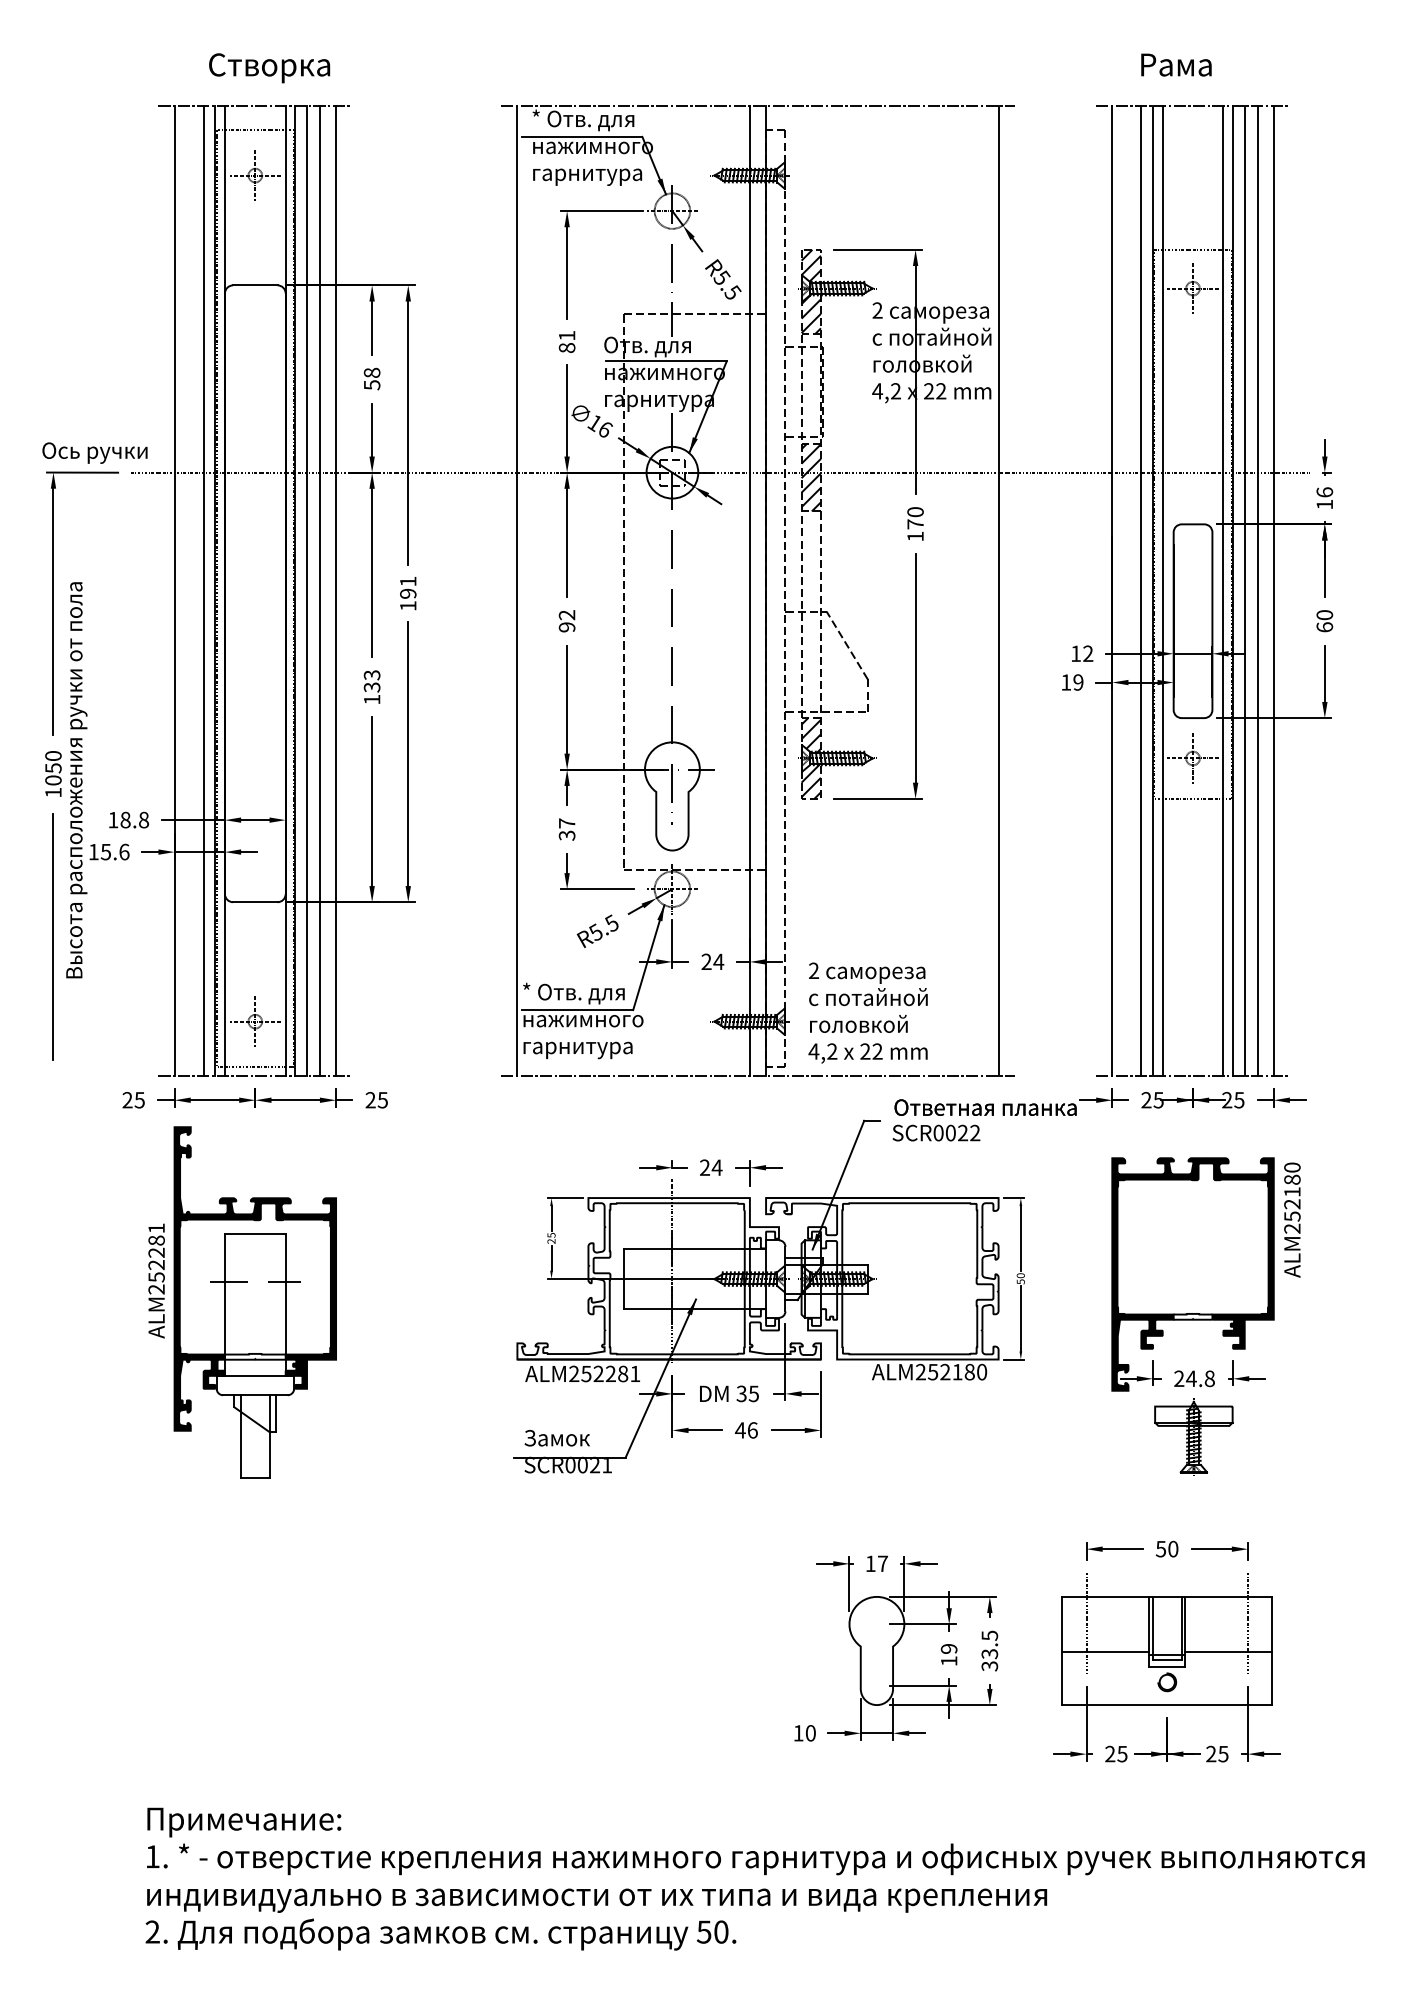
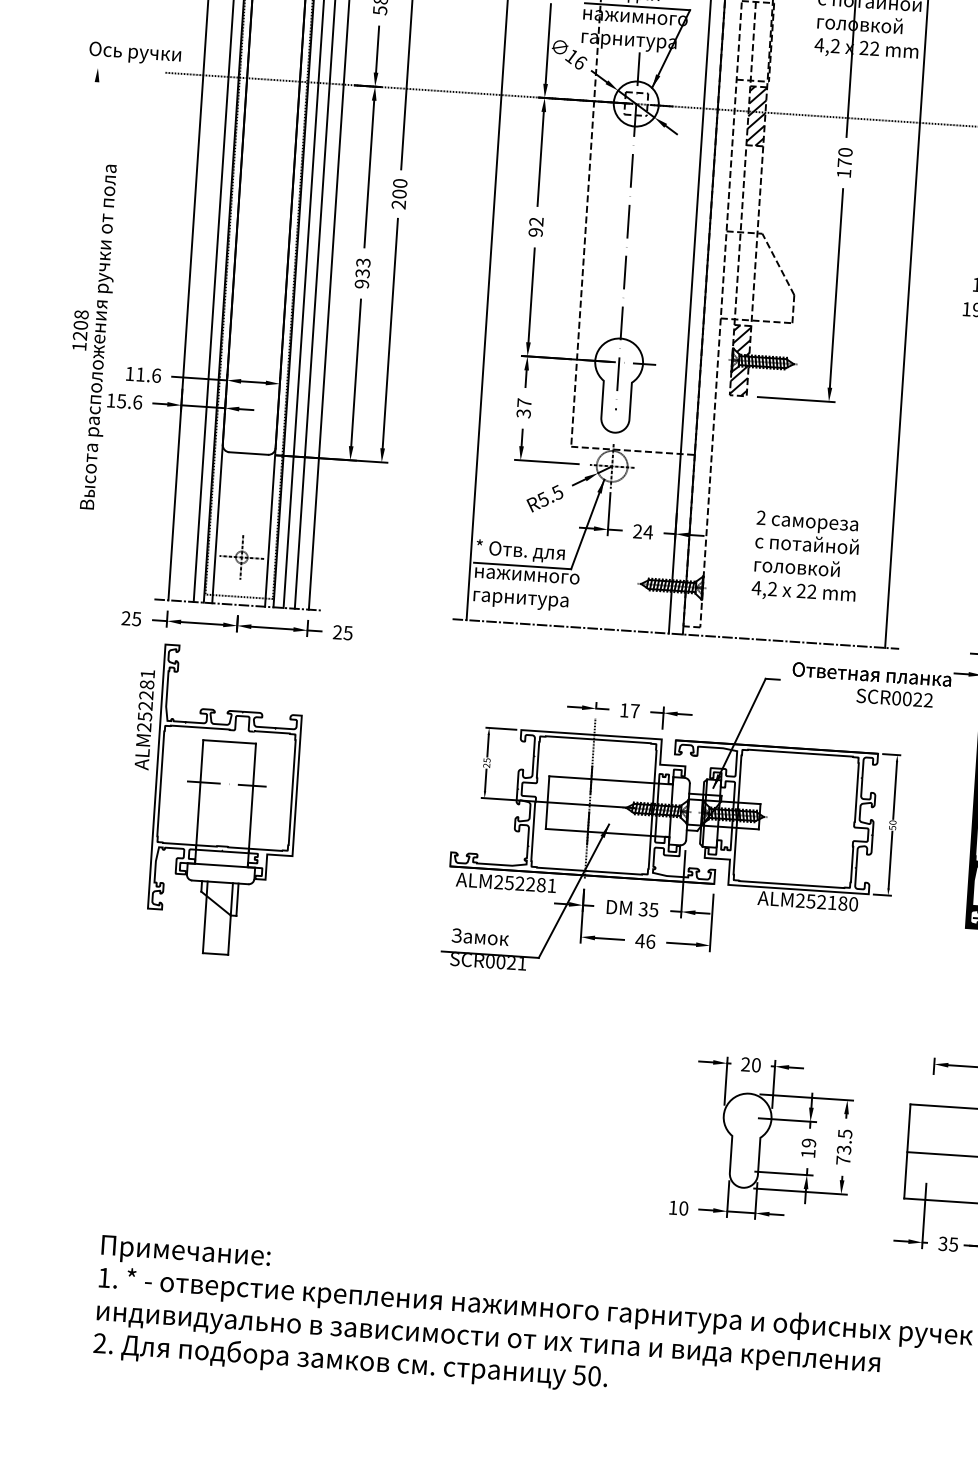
line: (82, 472) -> (123, 69), removed
text: (408, 593) -> (399, 193), 191 -> 200
line: (53, 611) -> (89, 189), removed
text: (371, 699) -> (361, 283), 133 -> 933
text: (53, 768) -> (80, 325), 1050 -> 1208
text: (134, 819) -> (148, 374), 18.8 -> 11.6
line: (53, 936) -> (71, 471), removed
text: (867, 1012) -> (805, 557), moved
text: (936, 1132) -> (894, 697), moved
text: (711, 1167) -> (630, 710), 24 -> 17
fill: (255, 1278) -> (227, 780), removed
text: (156, 1280) -> (144, 719), moved
text: (876, 1563) -> (750, 1064), 17 -> 20
line: (1086, 1623) -> (929, 1128), removed
text: (989, 1666) -> (843, 1160), 33.5 -> 73.5
text: (1110, 1754) -> (943, 1244), 25 -> 35

